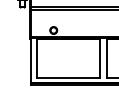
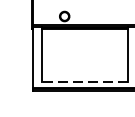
line: (68, 78) -> (84, 82), solid -> dashed

